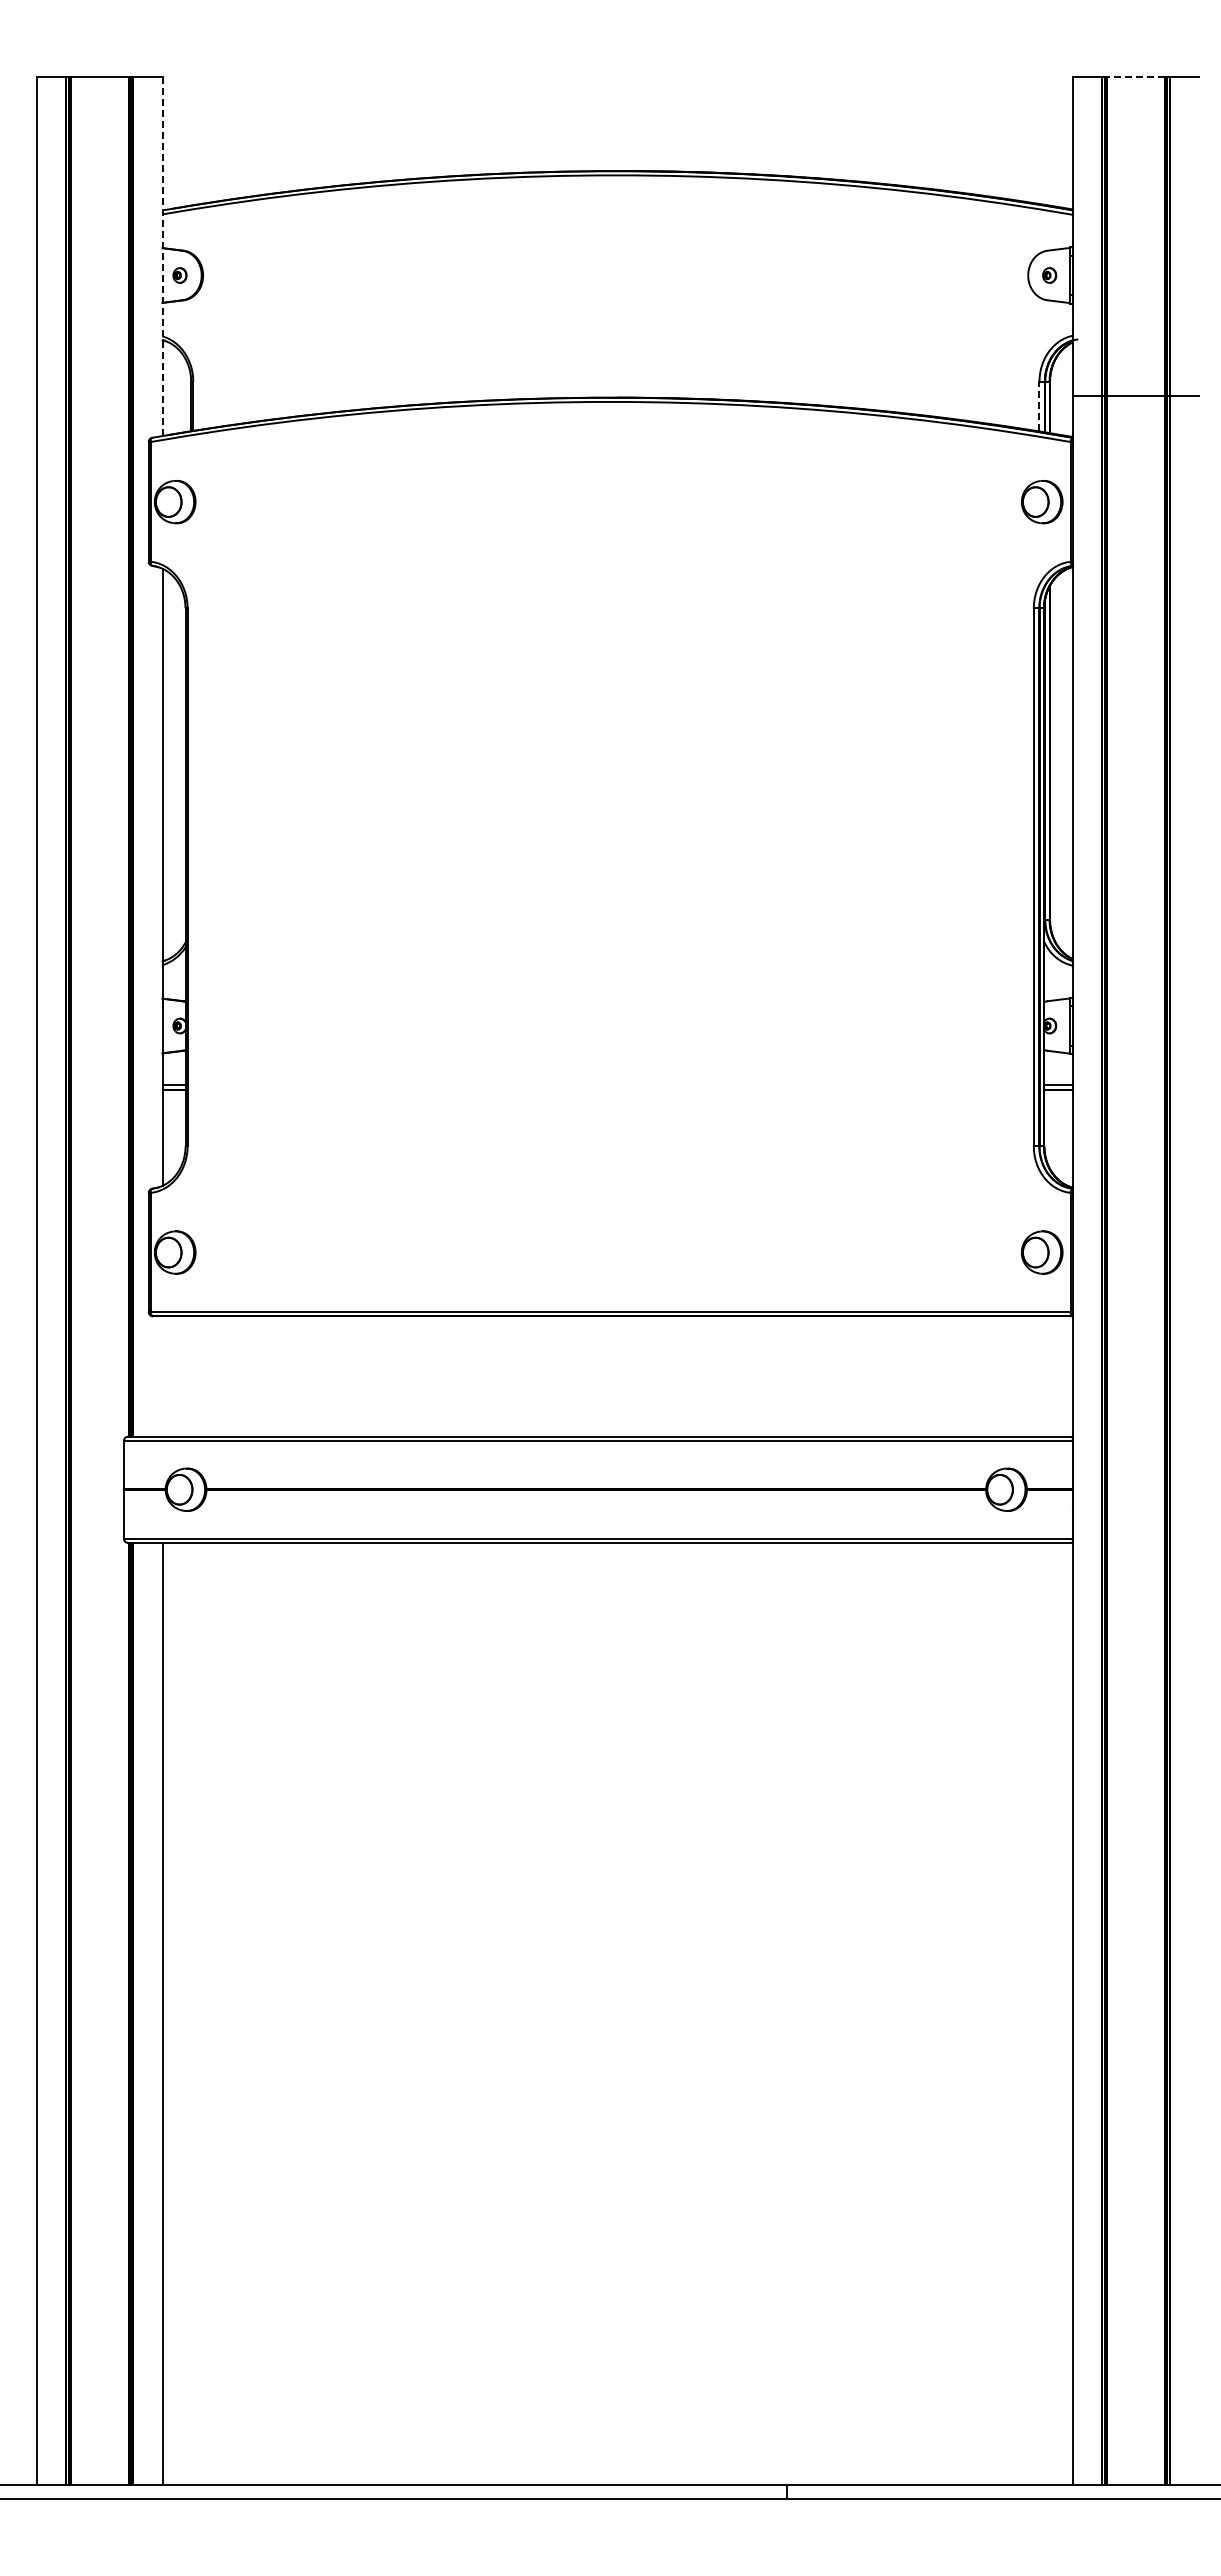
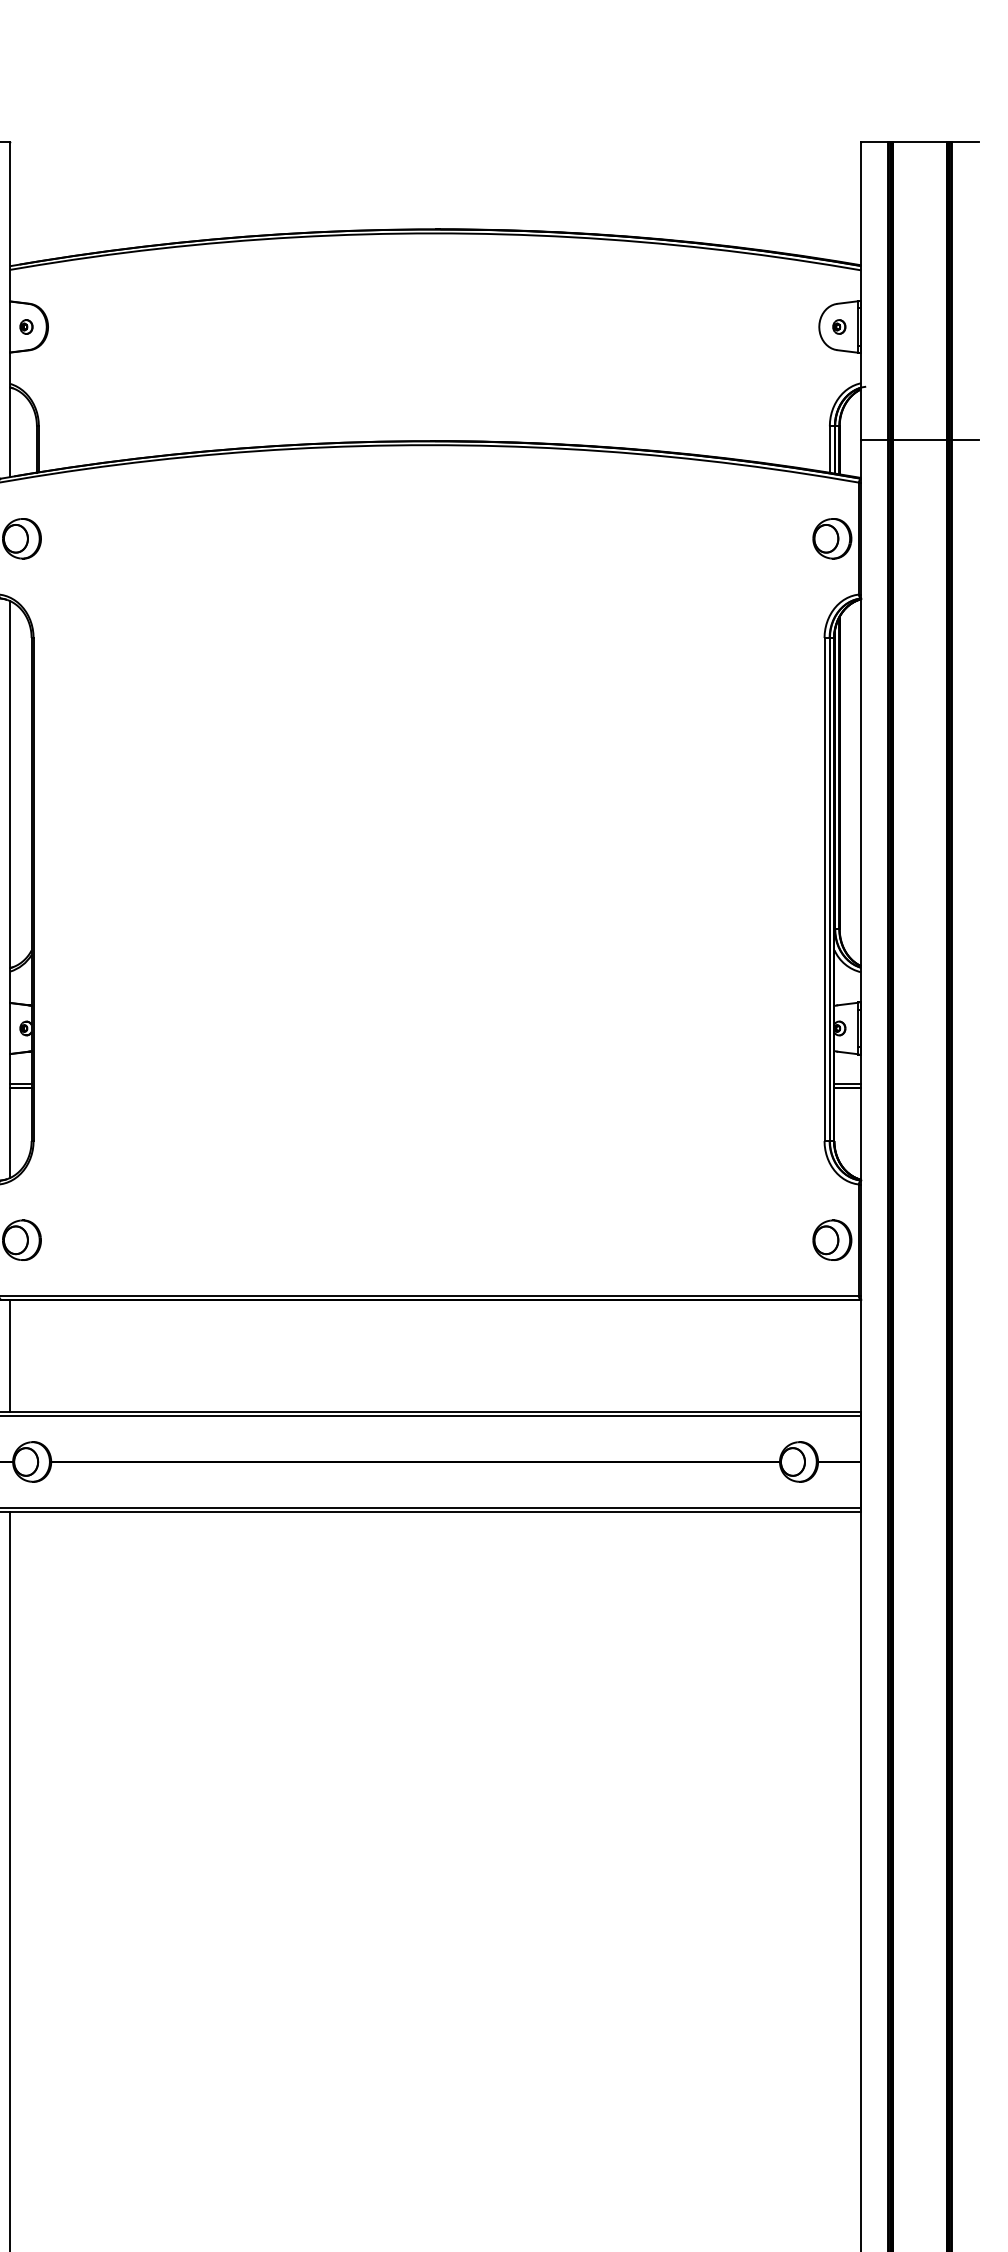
line: (1135, 77) -> (919, 141), dashed -> solid
line: (162, 256) -> (10, 309), dashed -> solid
line: (1039, 406) -> (829, 449), dashed -> solid
line: (162, 1376) -> (10, 1356), added

